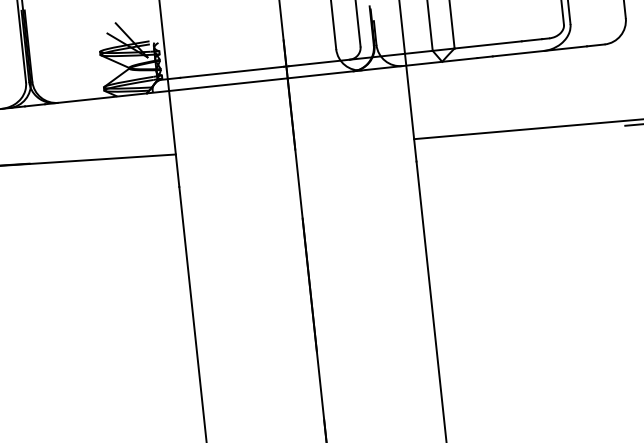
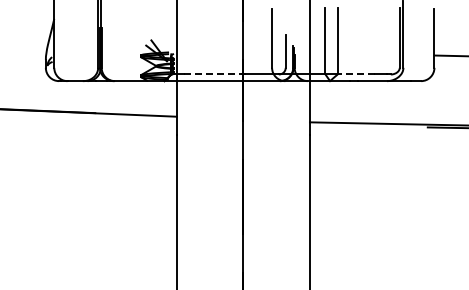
line: (488, 44) -> (356, 74), solid -> dashed
line: (233, 72) -> (213, 74), solid -> dashed

